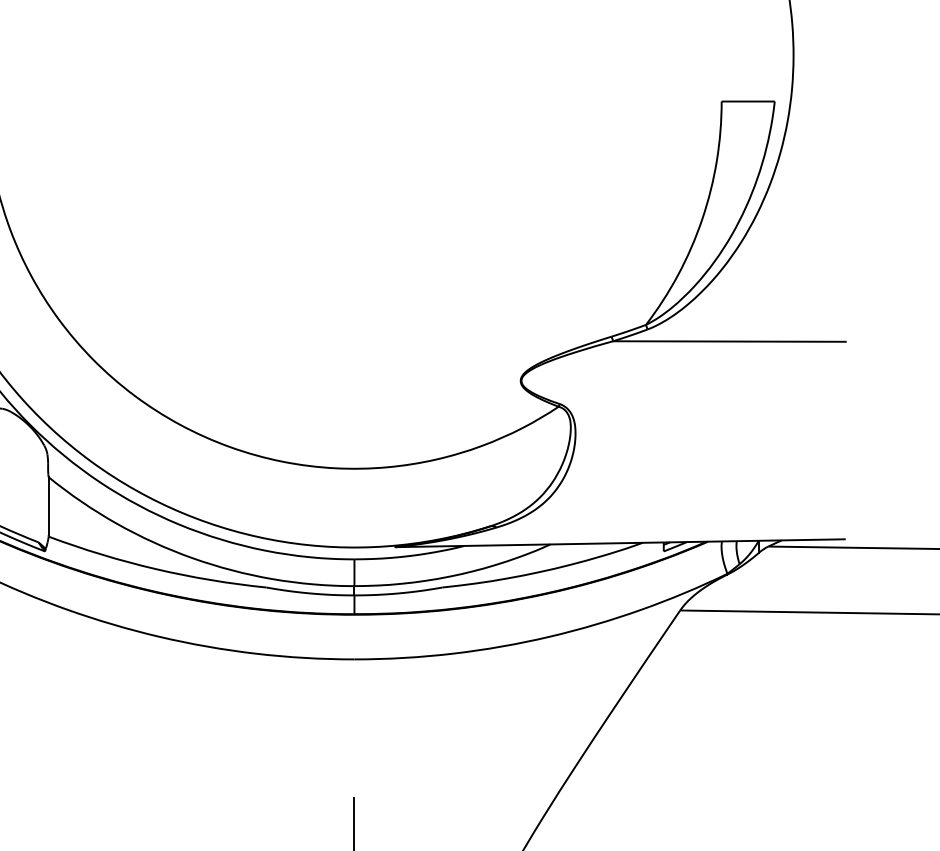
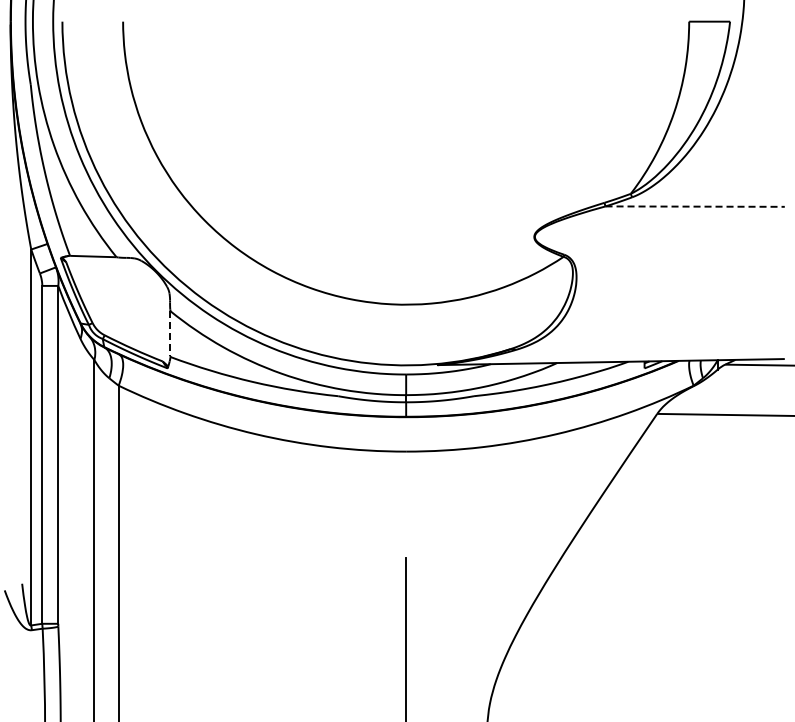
line: (729, 341) -> (695, 206), solid -> dashed
line: (48, 507) -> (170, 334), solid -> dashed

